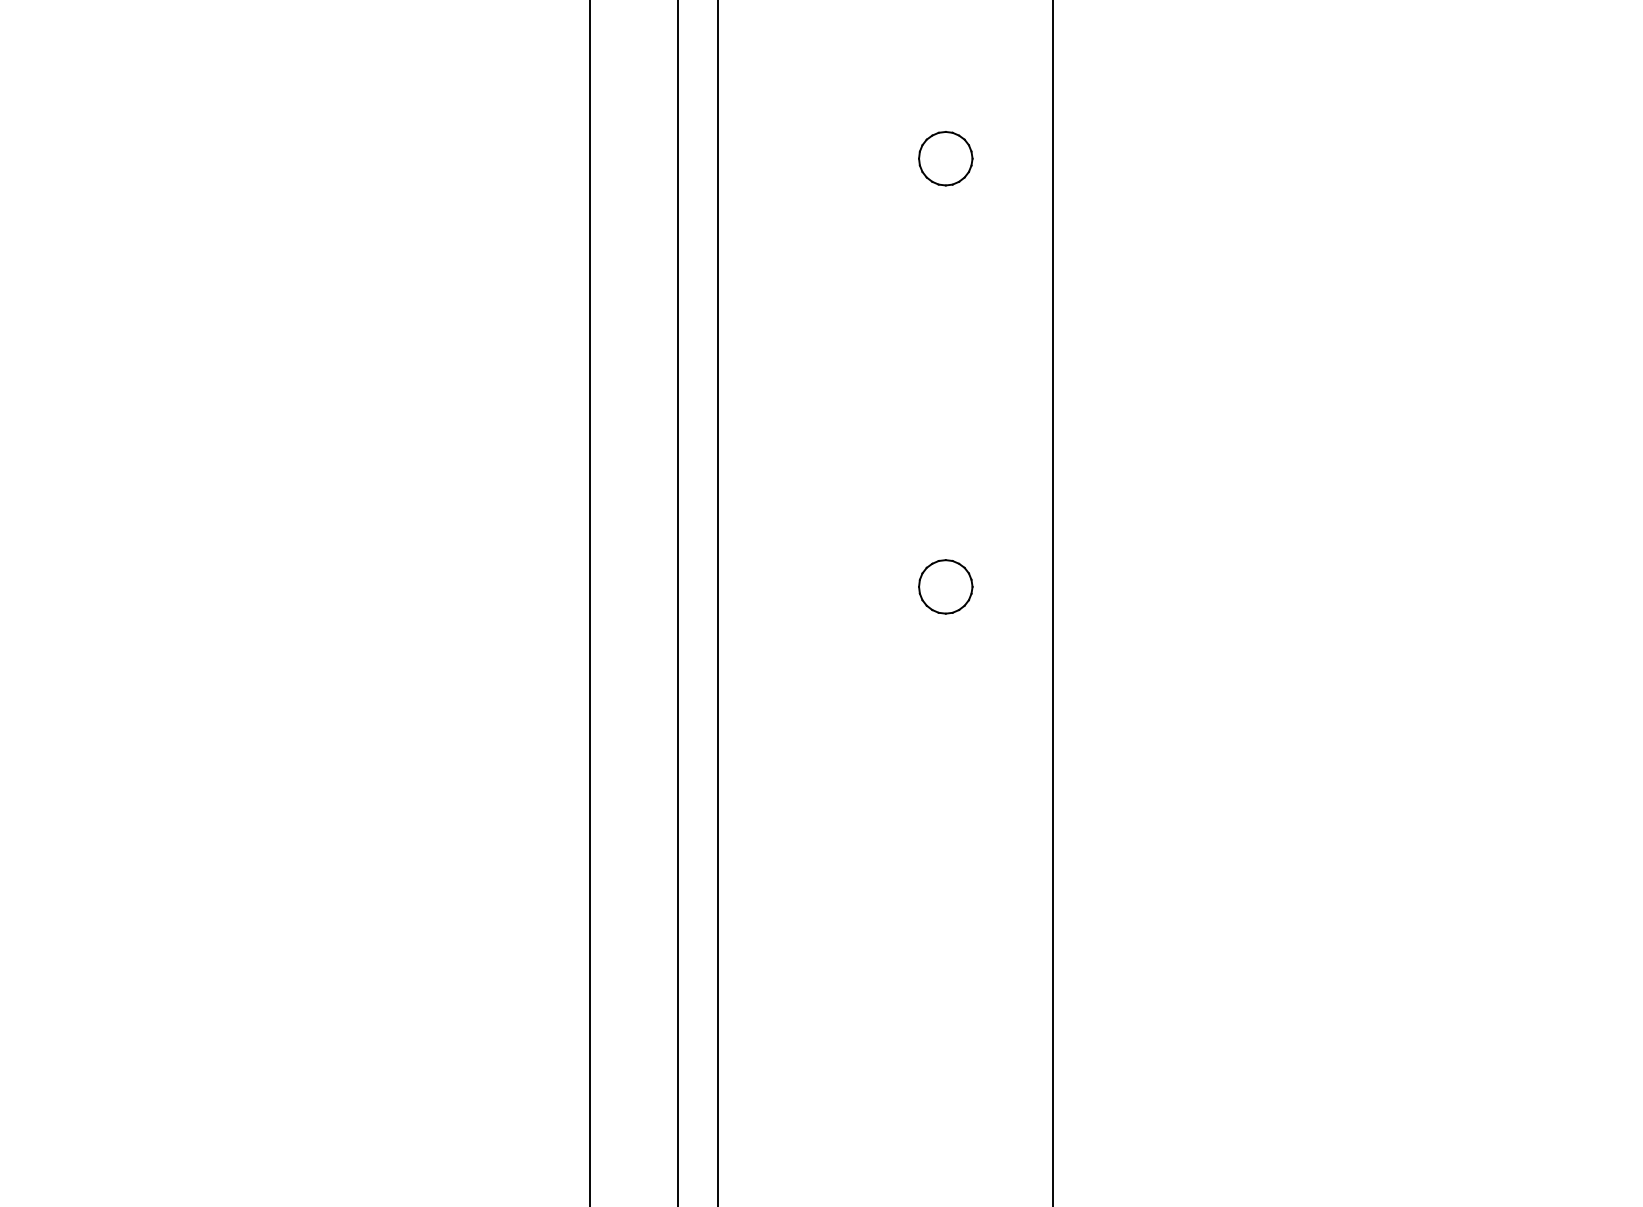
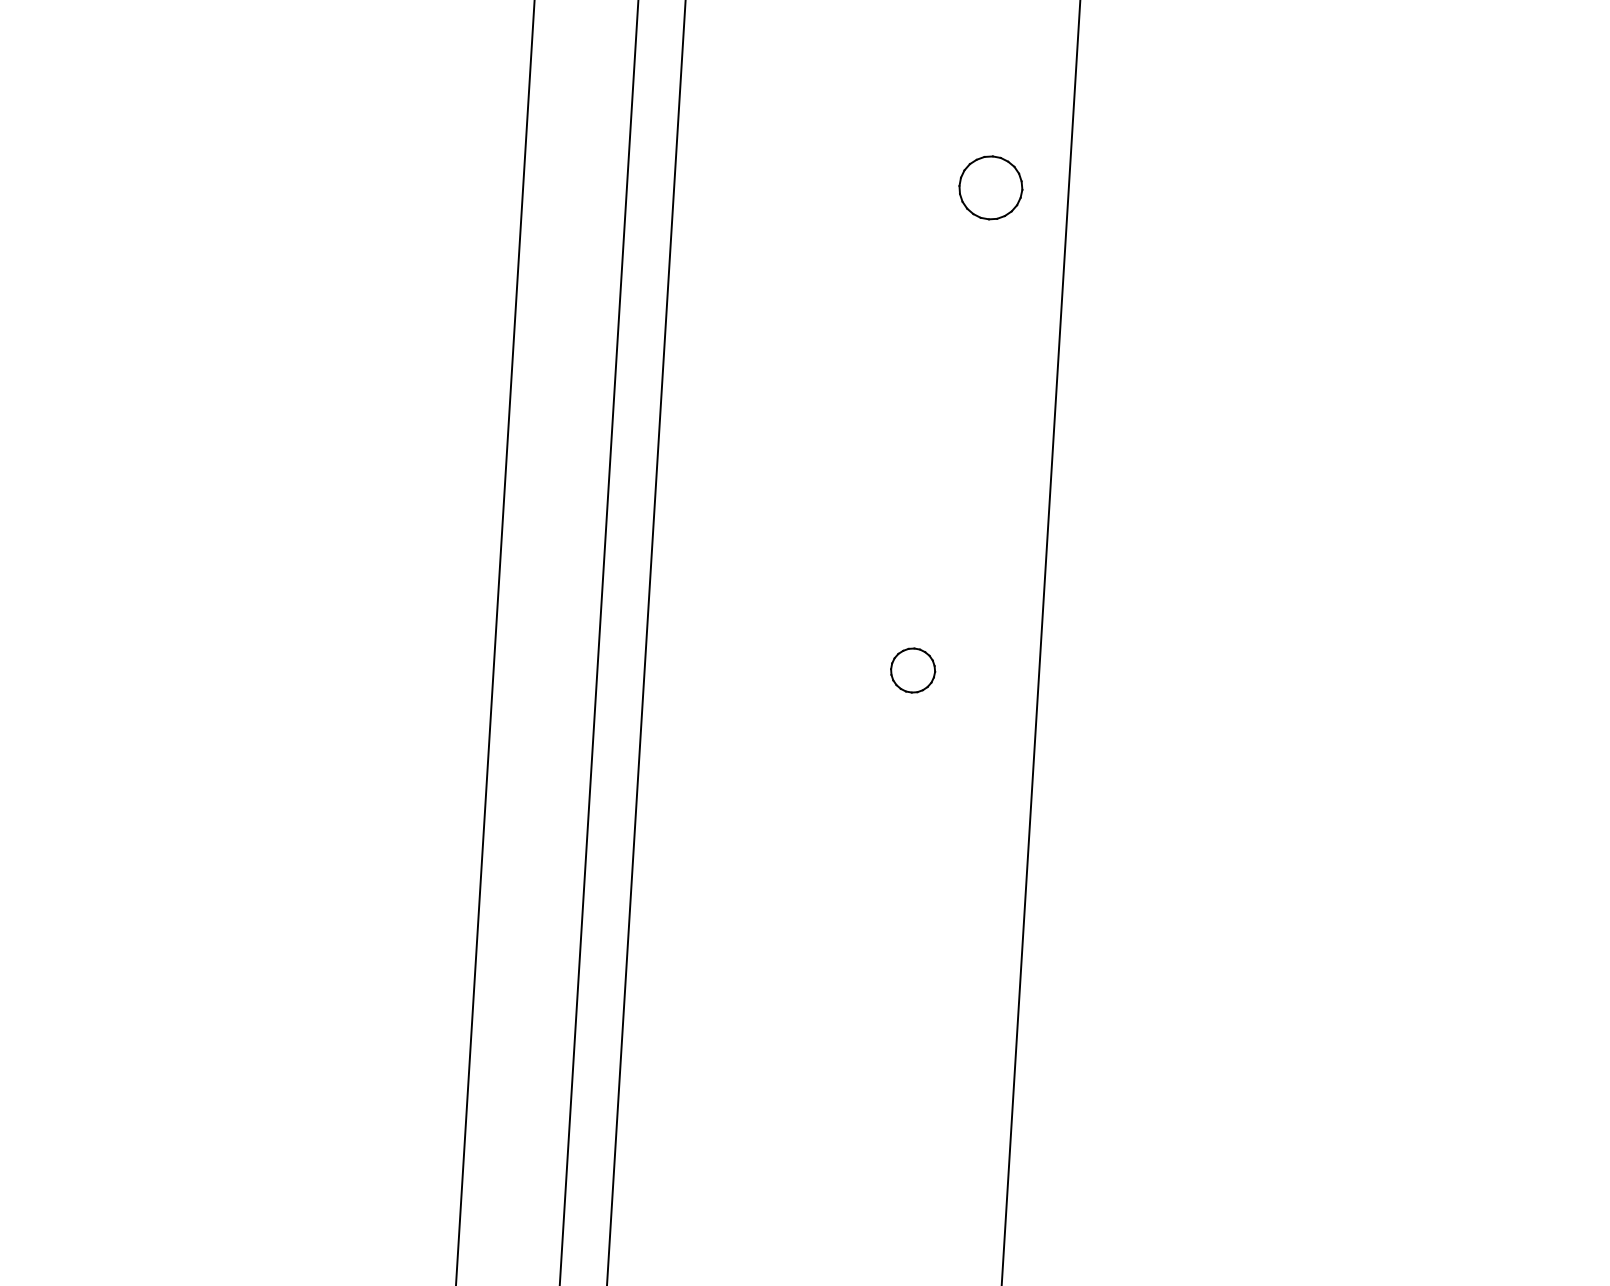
part: (945, 158) -> (990, 187), moved
part: (945, 586) -> (912, 670), size x0.7

